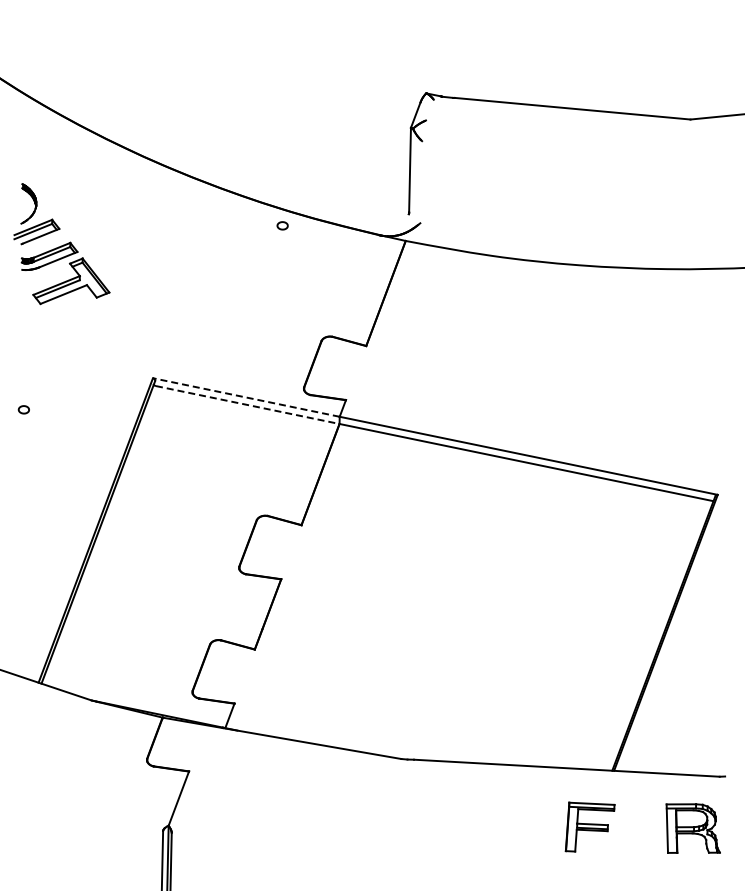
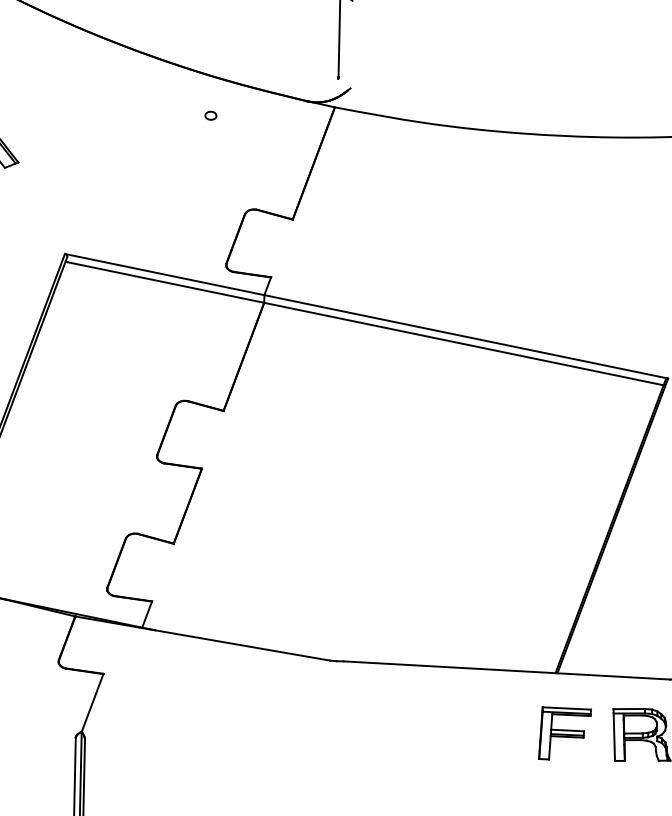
part: (282, 225) -> (210, 115), moved
line: (245, 397) -> (163, 274), dashed -> solid
line: (247, 405) -> (165, 283), dashed -> solid
part: (589, 826) -> (564, 732), moved

